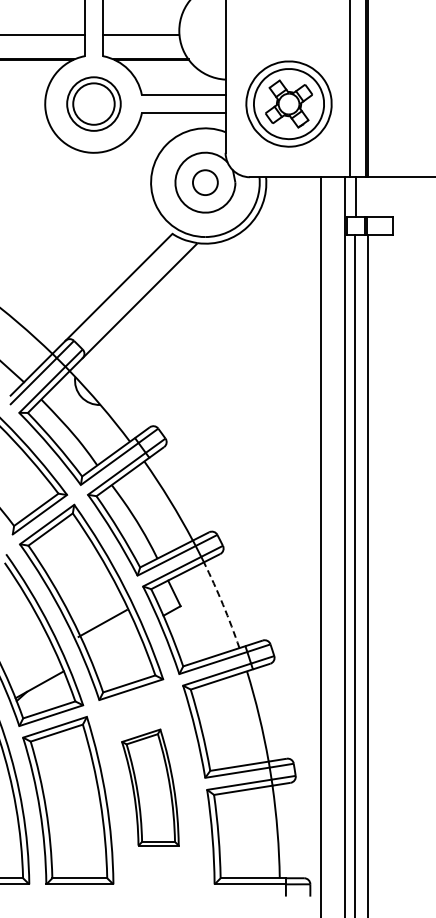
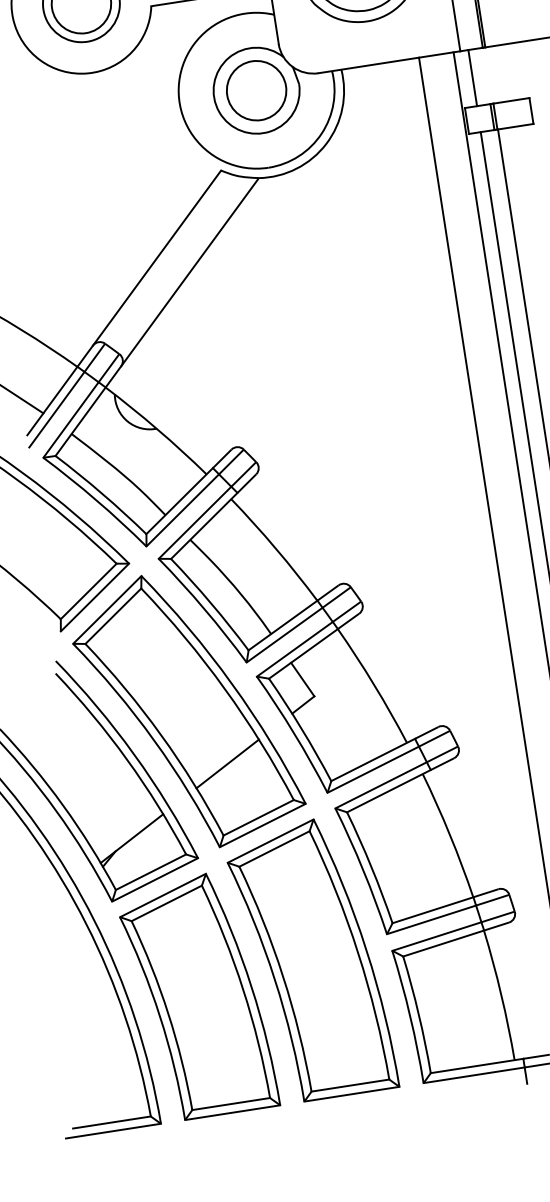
circle: (205, 182) -> (256, 90), size x1.67
arc: (223, 604) -> (374, 684), dashed -> solid
line: (102, 623) -> (227, 763), moved
part: (150, 787) -> (311, 959), size x1.67

